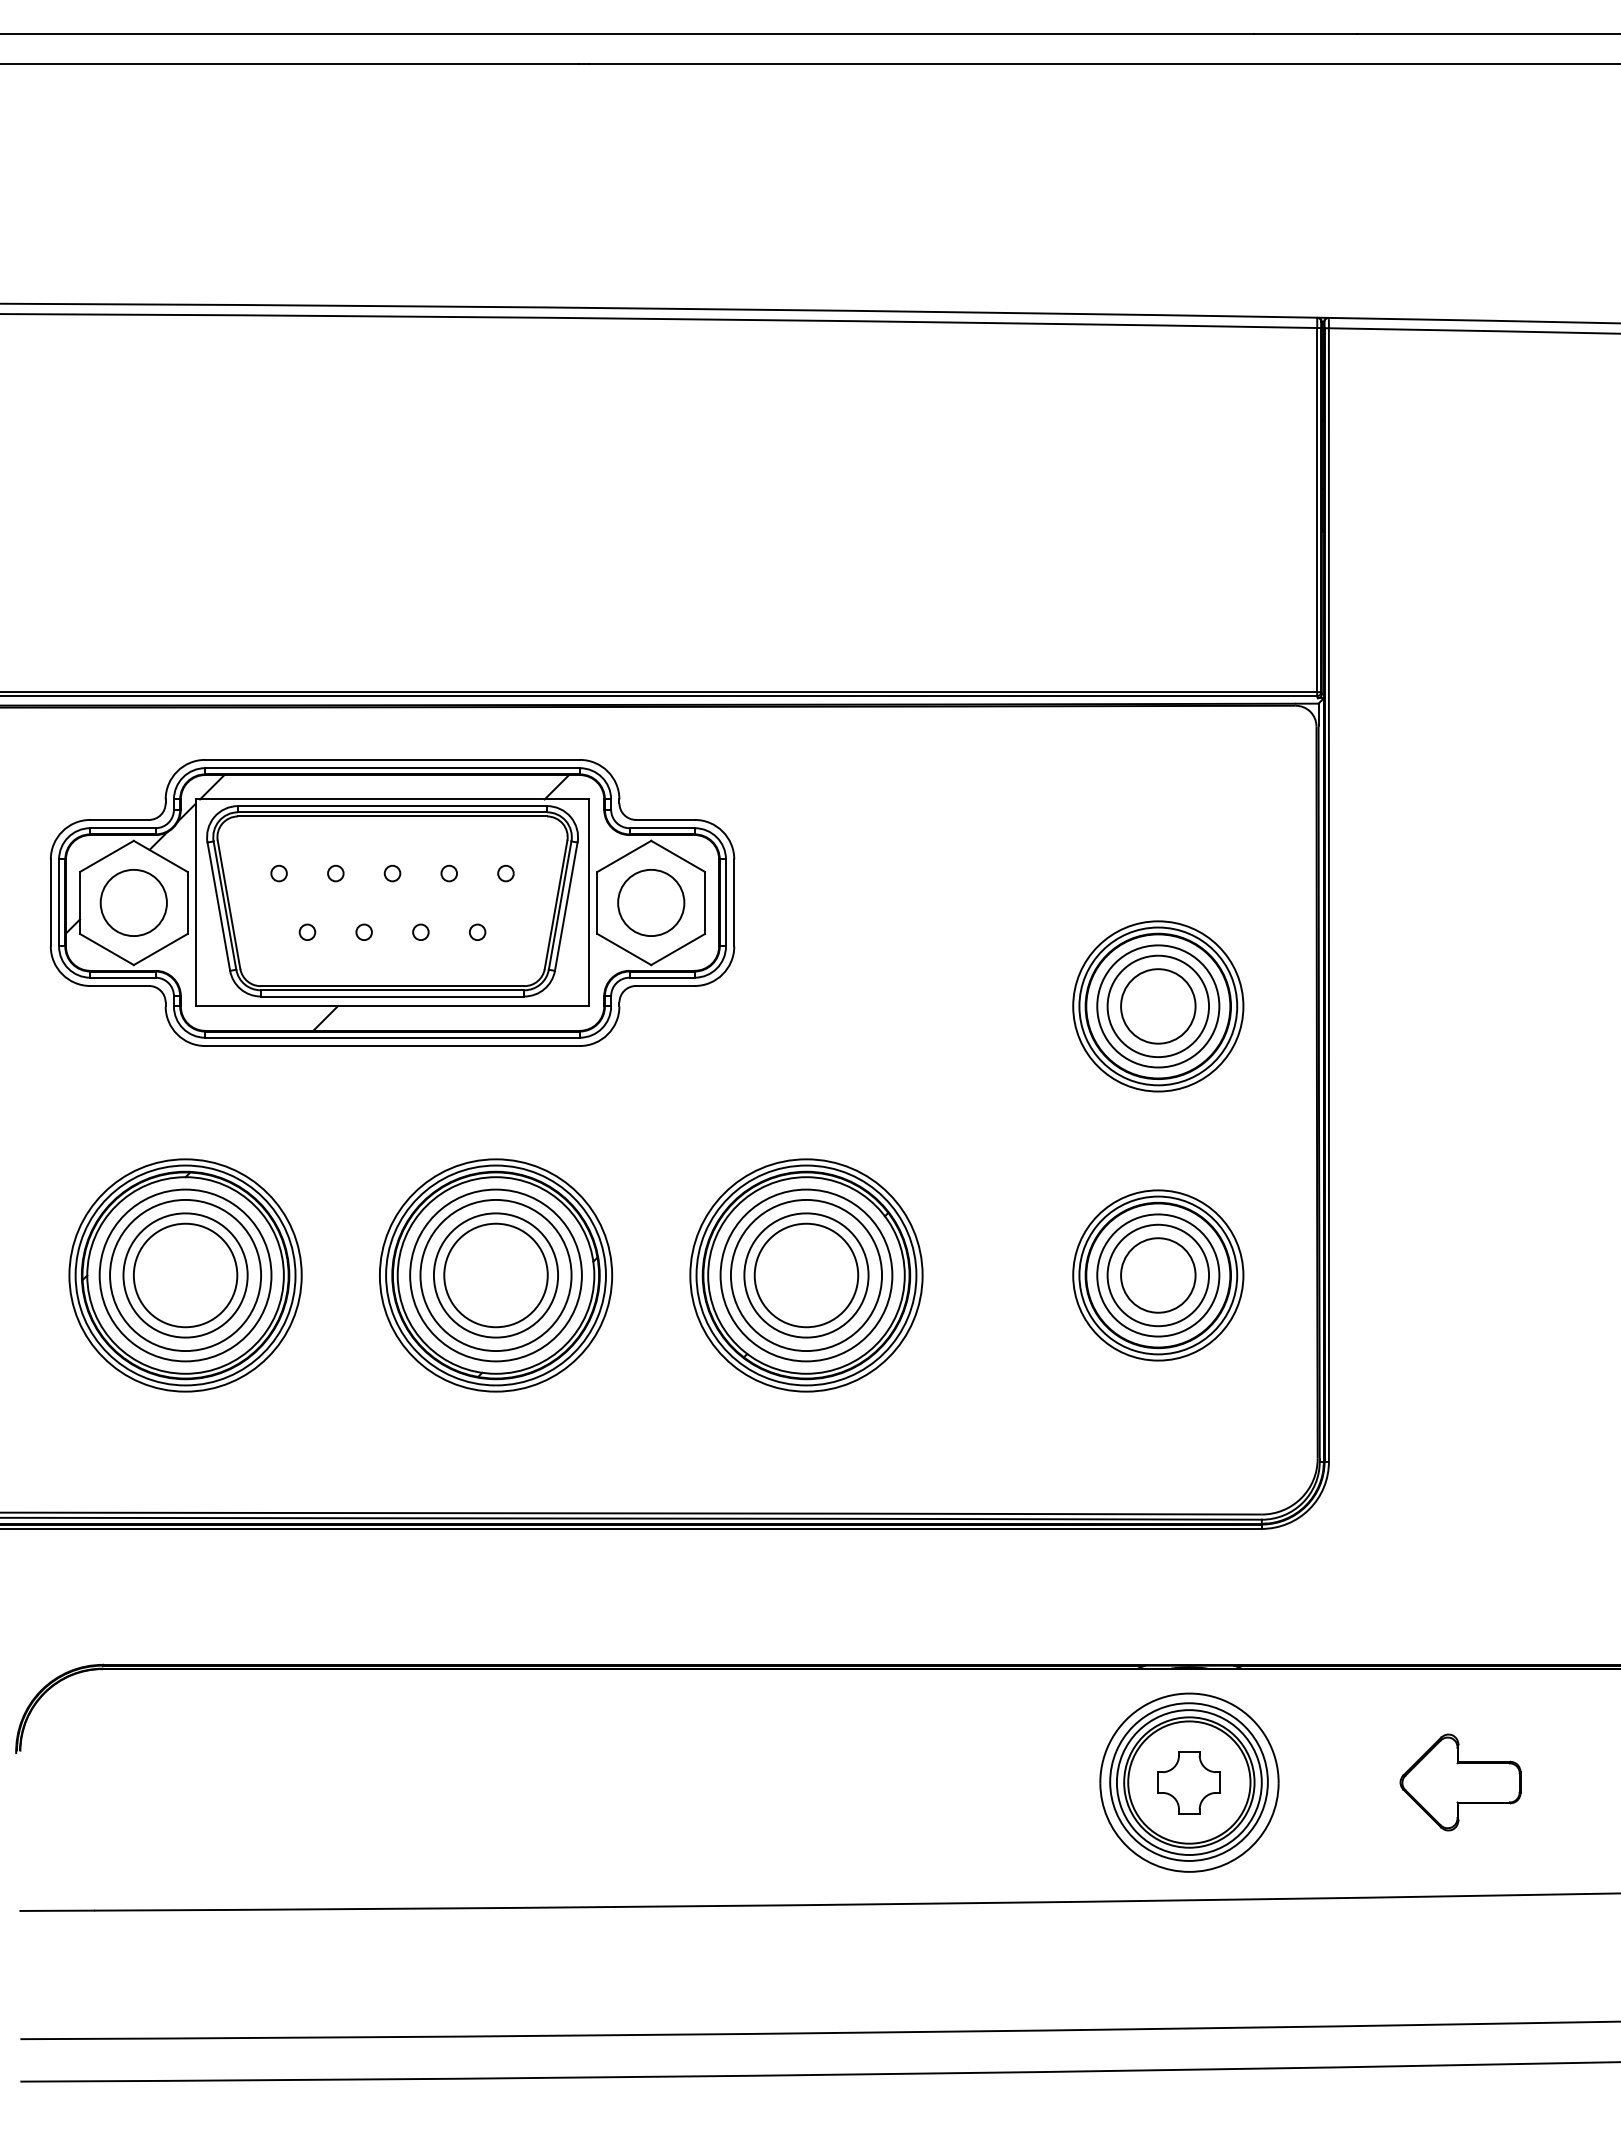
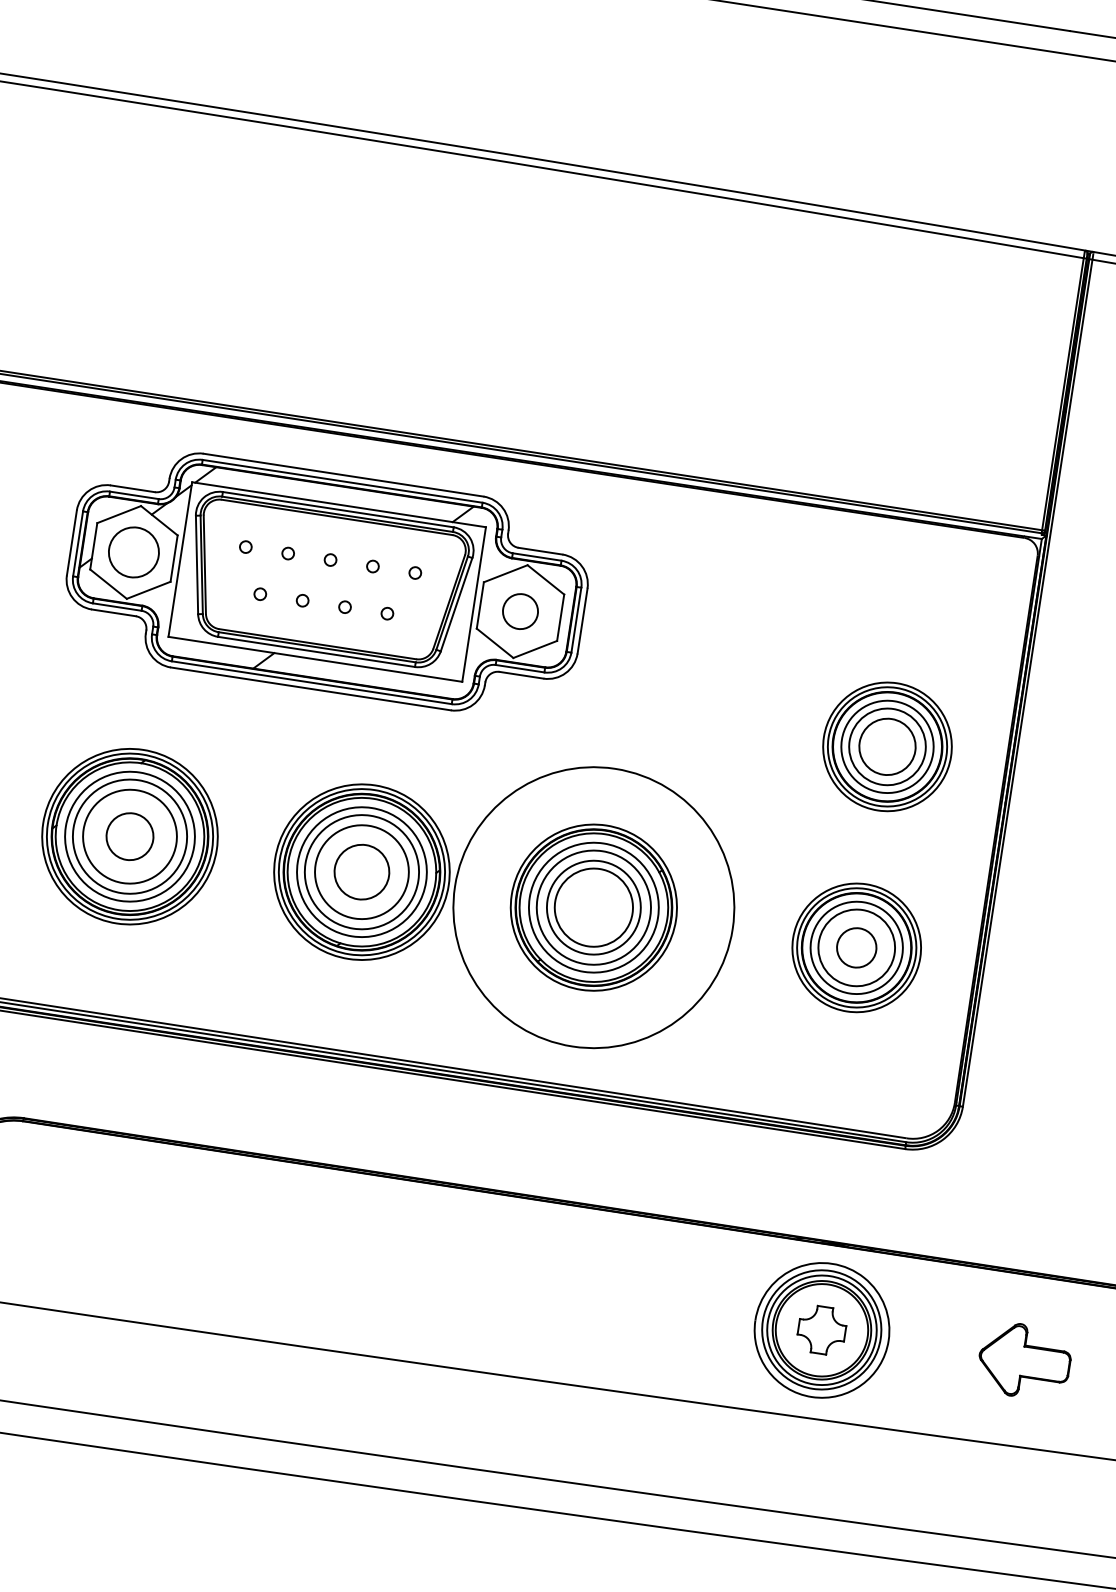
circle: (651, 902) -> (520, 611), size x0.7
circle: (185, 1275) -> (129, 836), size x0.6
circle: (495, 1275) -> (361, 872), size x0.7
circle: (806, 1275) -> (593, 907), size x1.6
circle: (1158, 1275) -> (856, 947), size x0.7

